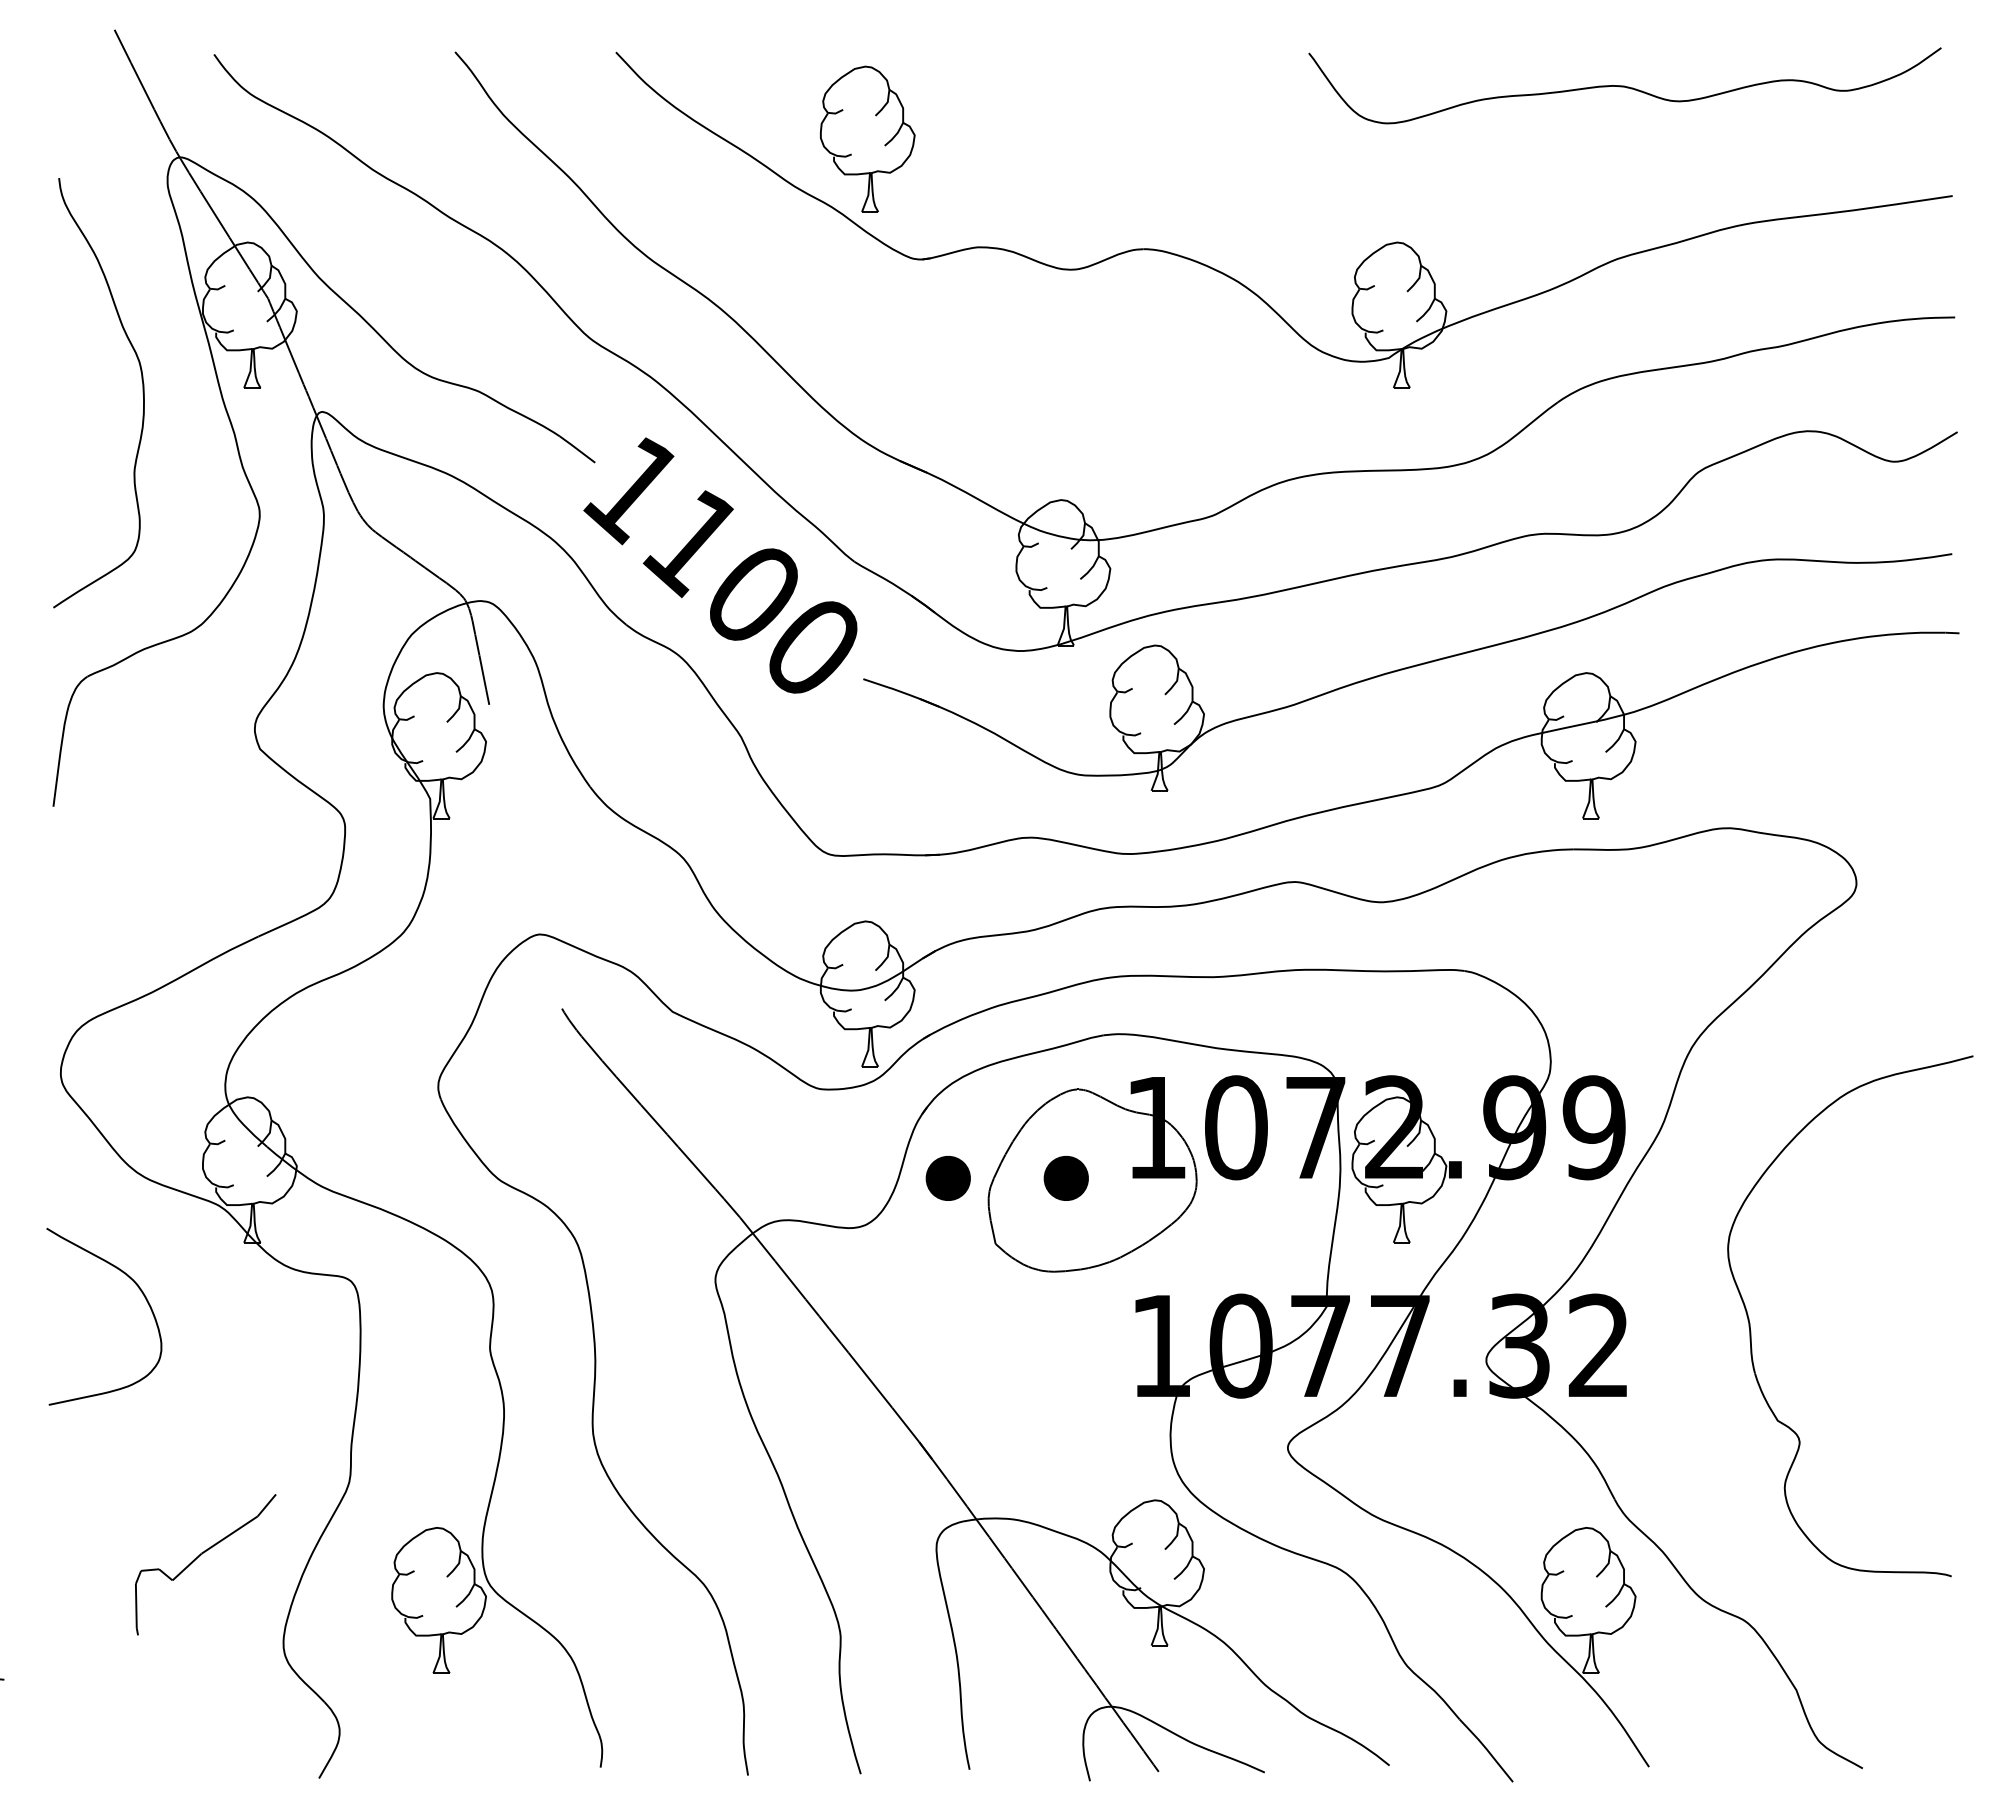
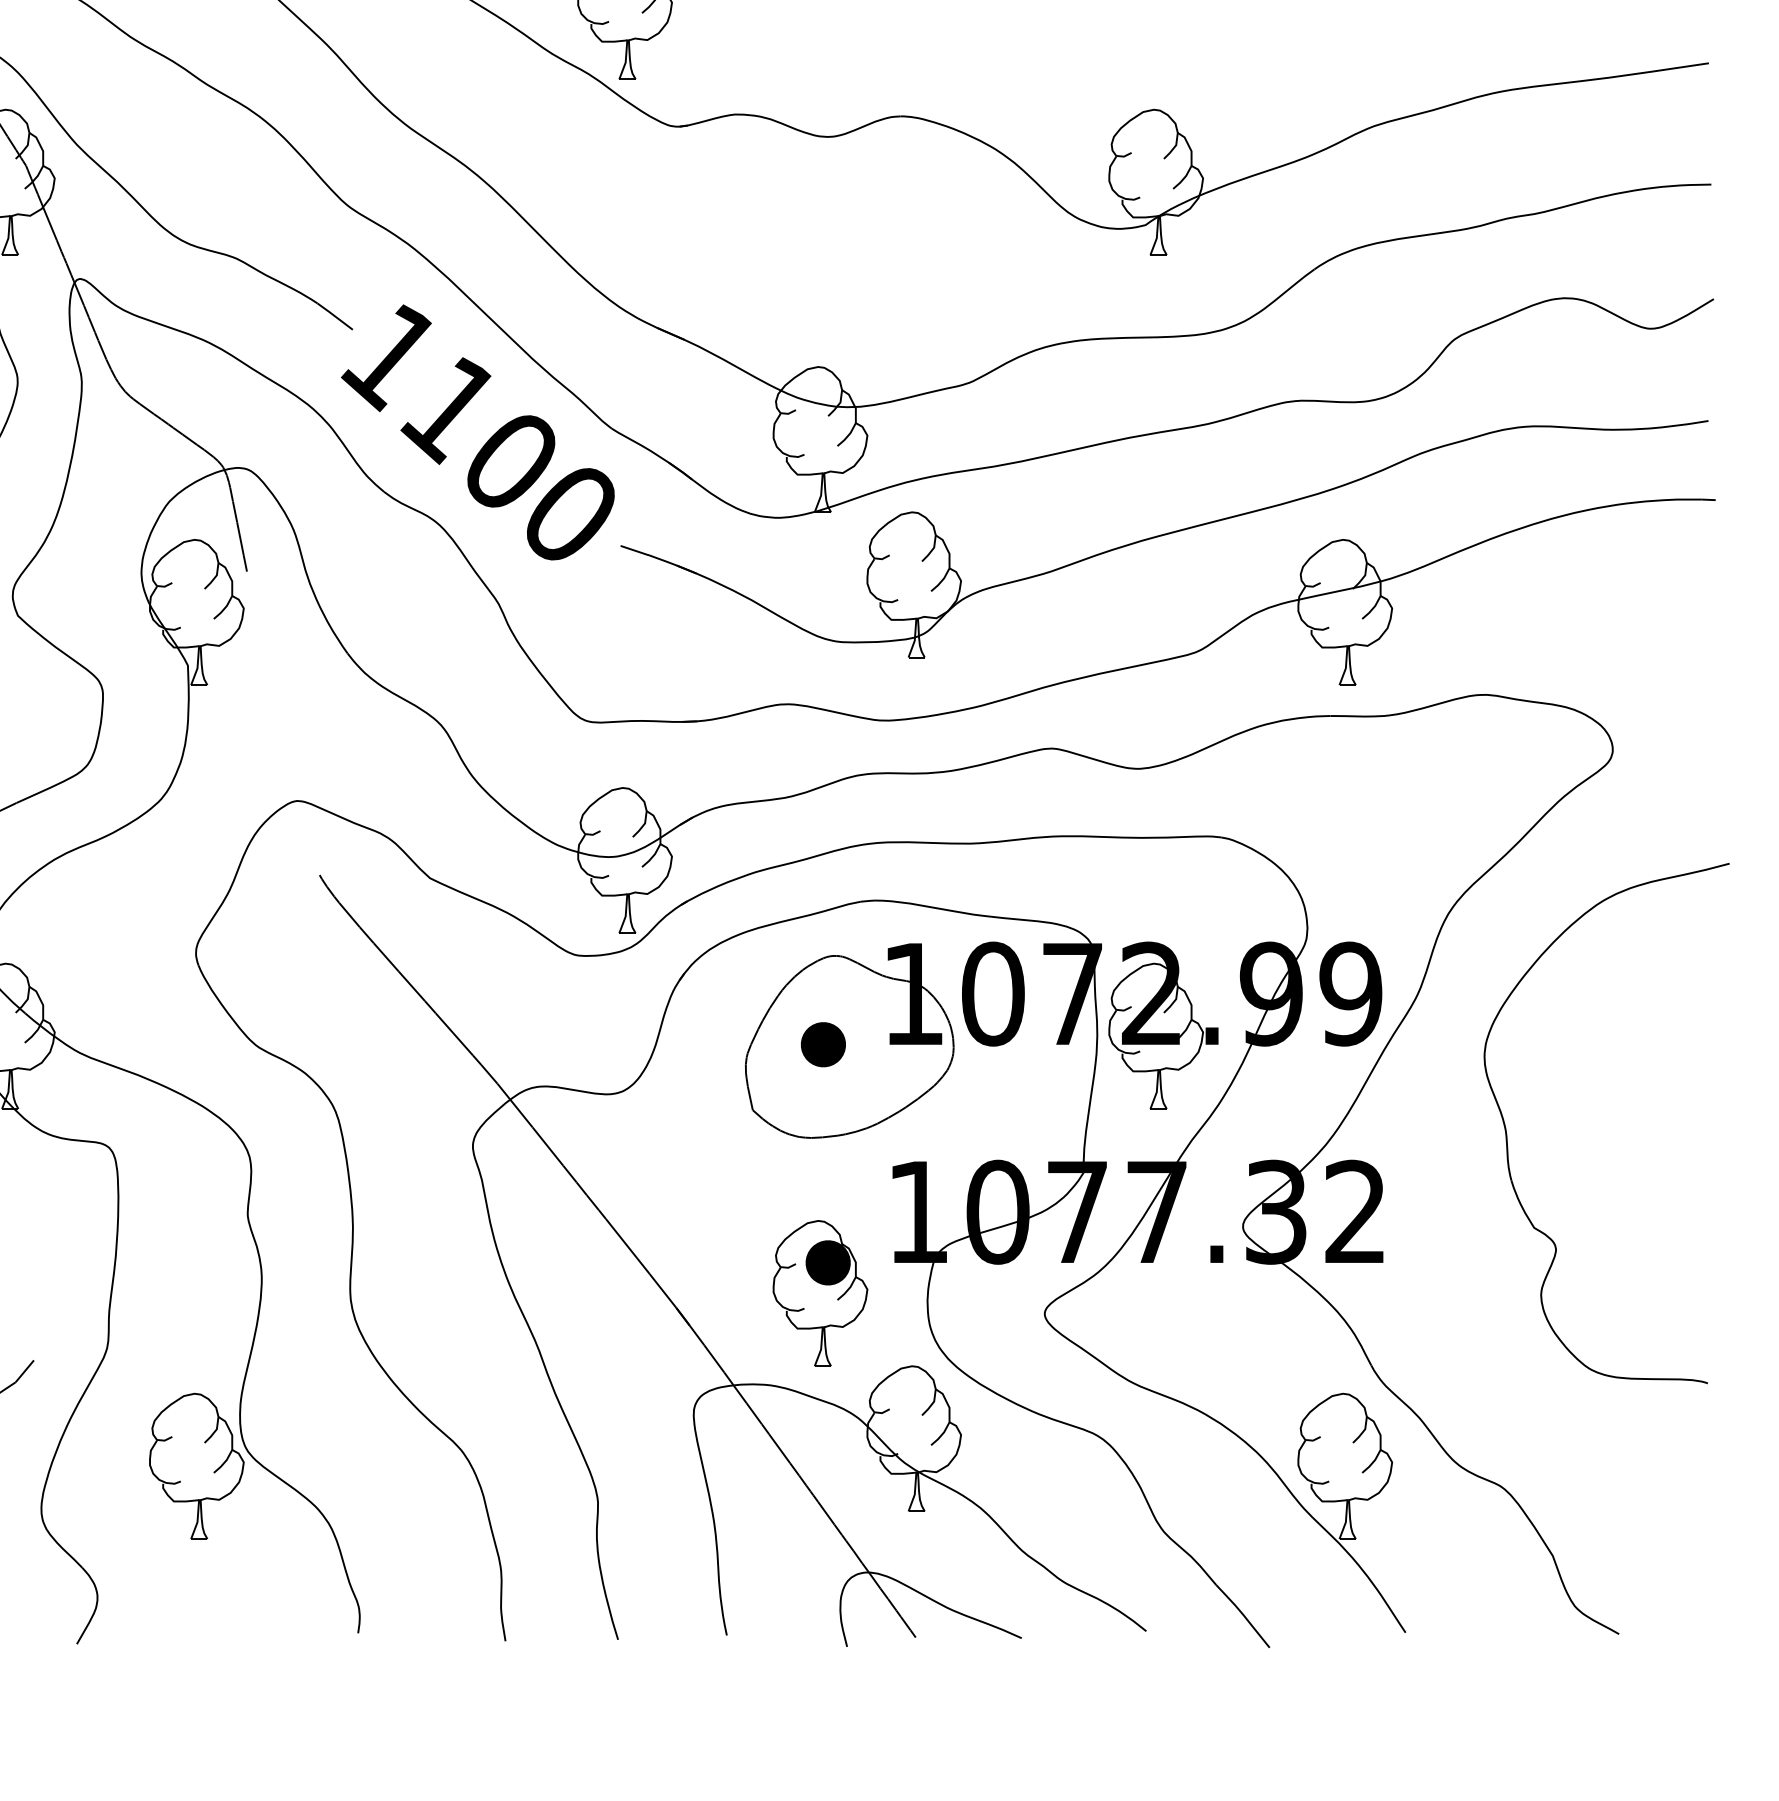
part: (947, 1178) -> (704, 1044), removed
part: (1751, 1331) -> (1507, 1138), moved
part: (1063, 1427) -> (820, 1293), added

